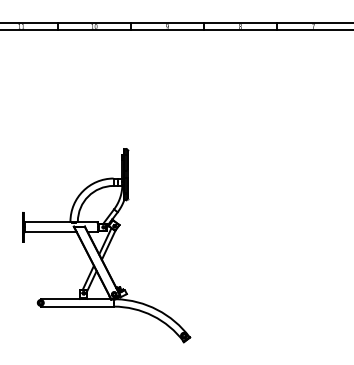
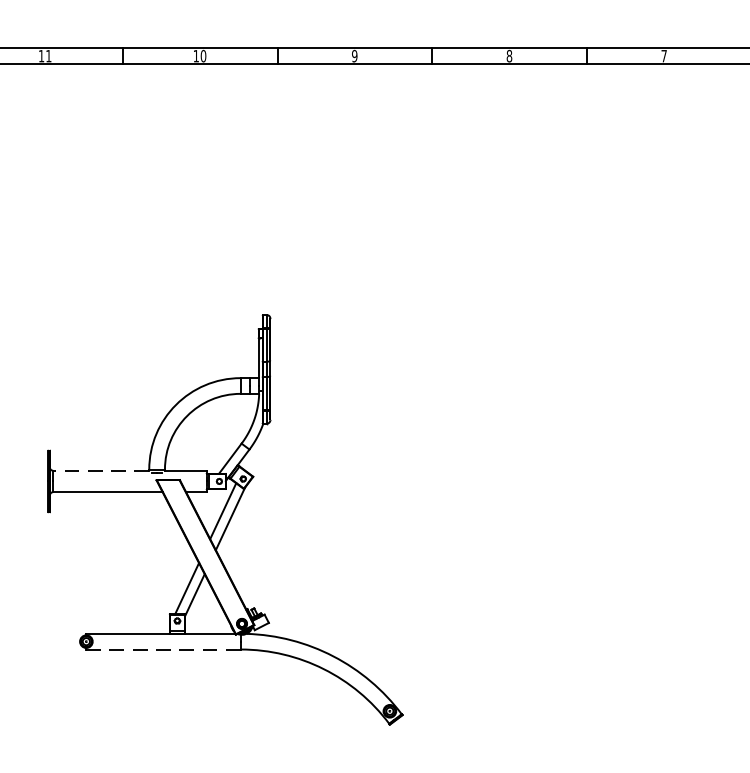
line: (47, 222) -> (100, 471), solid -> dashed
line: (77, 306) -> (164, 649), solid -> dashed

